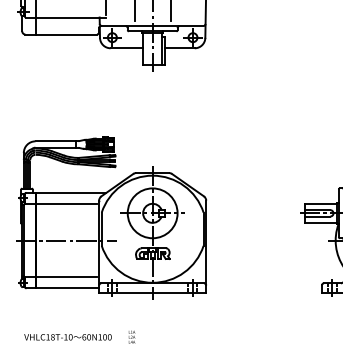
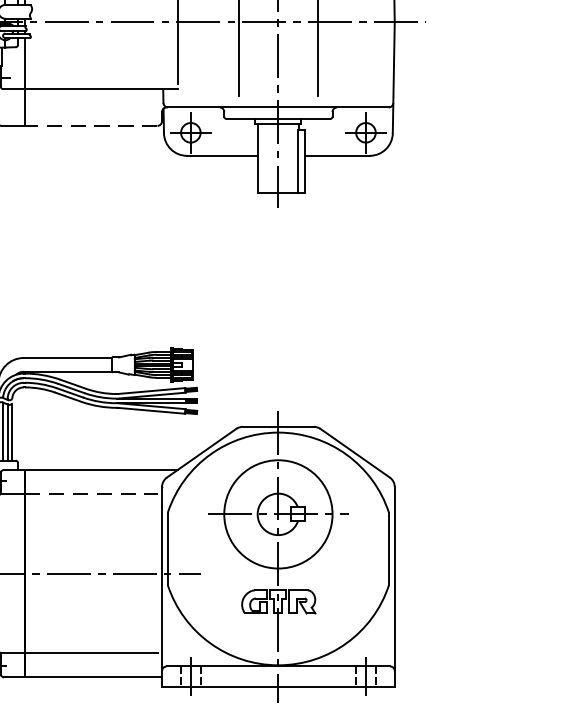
line: (66, 34) -> (91, 125), solid -> dashed
line: (66, 204) -> (91, 495), solid -> dashed

